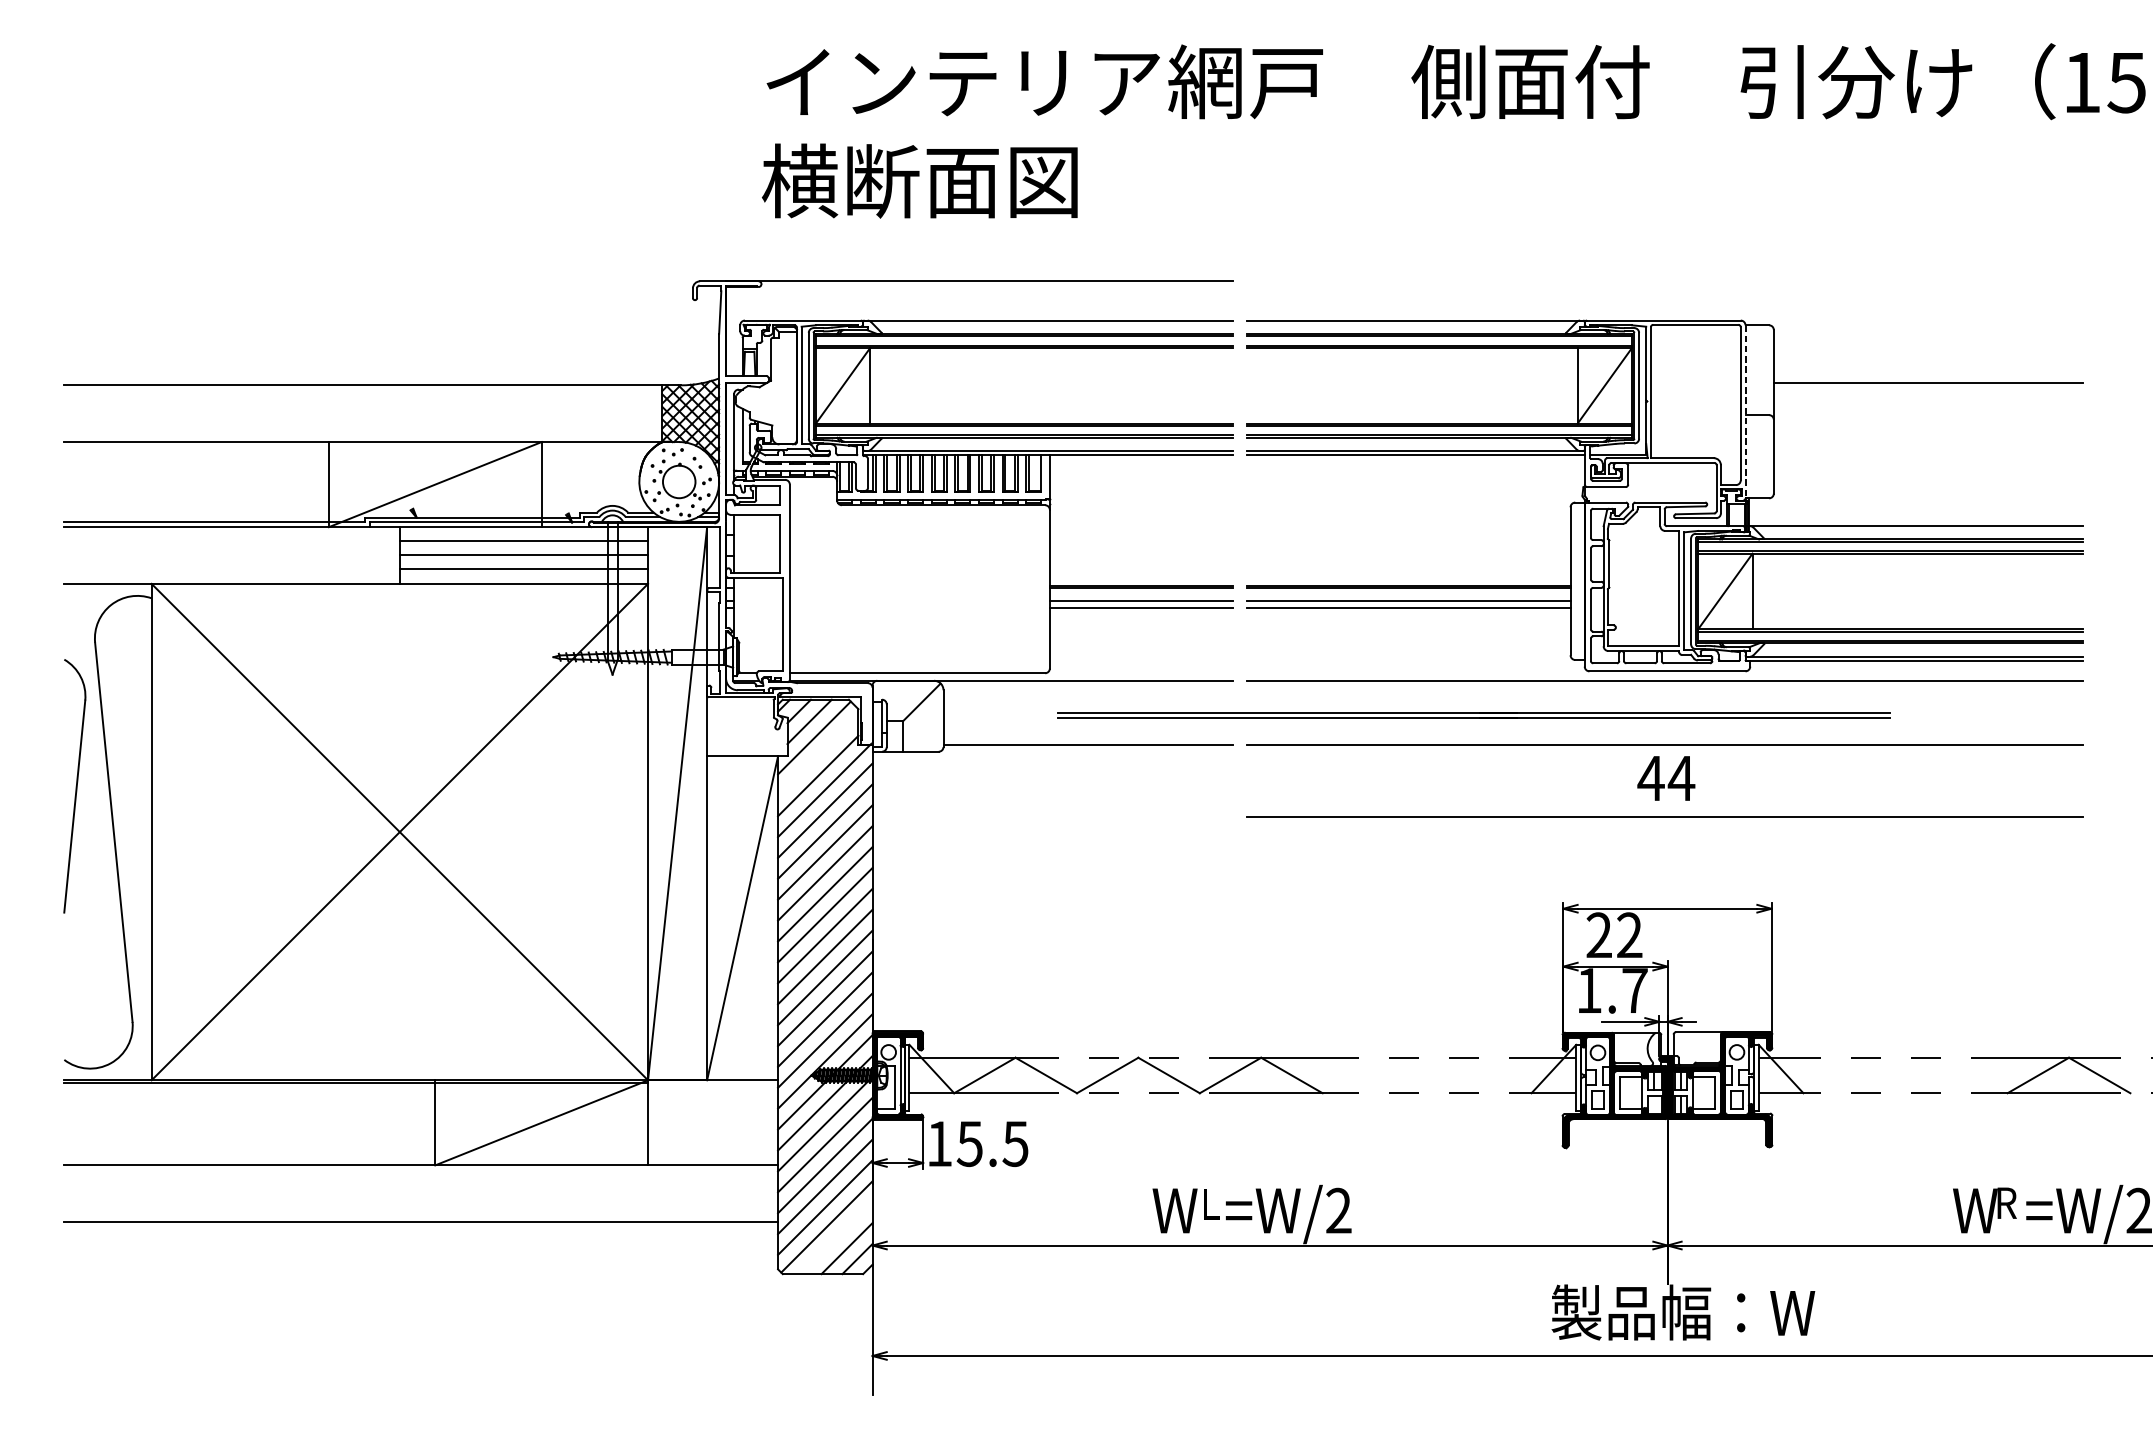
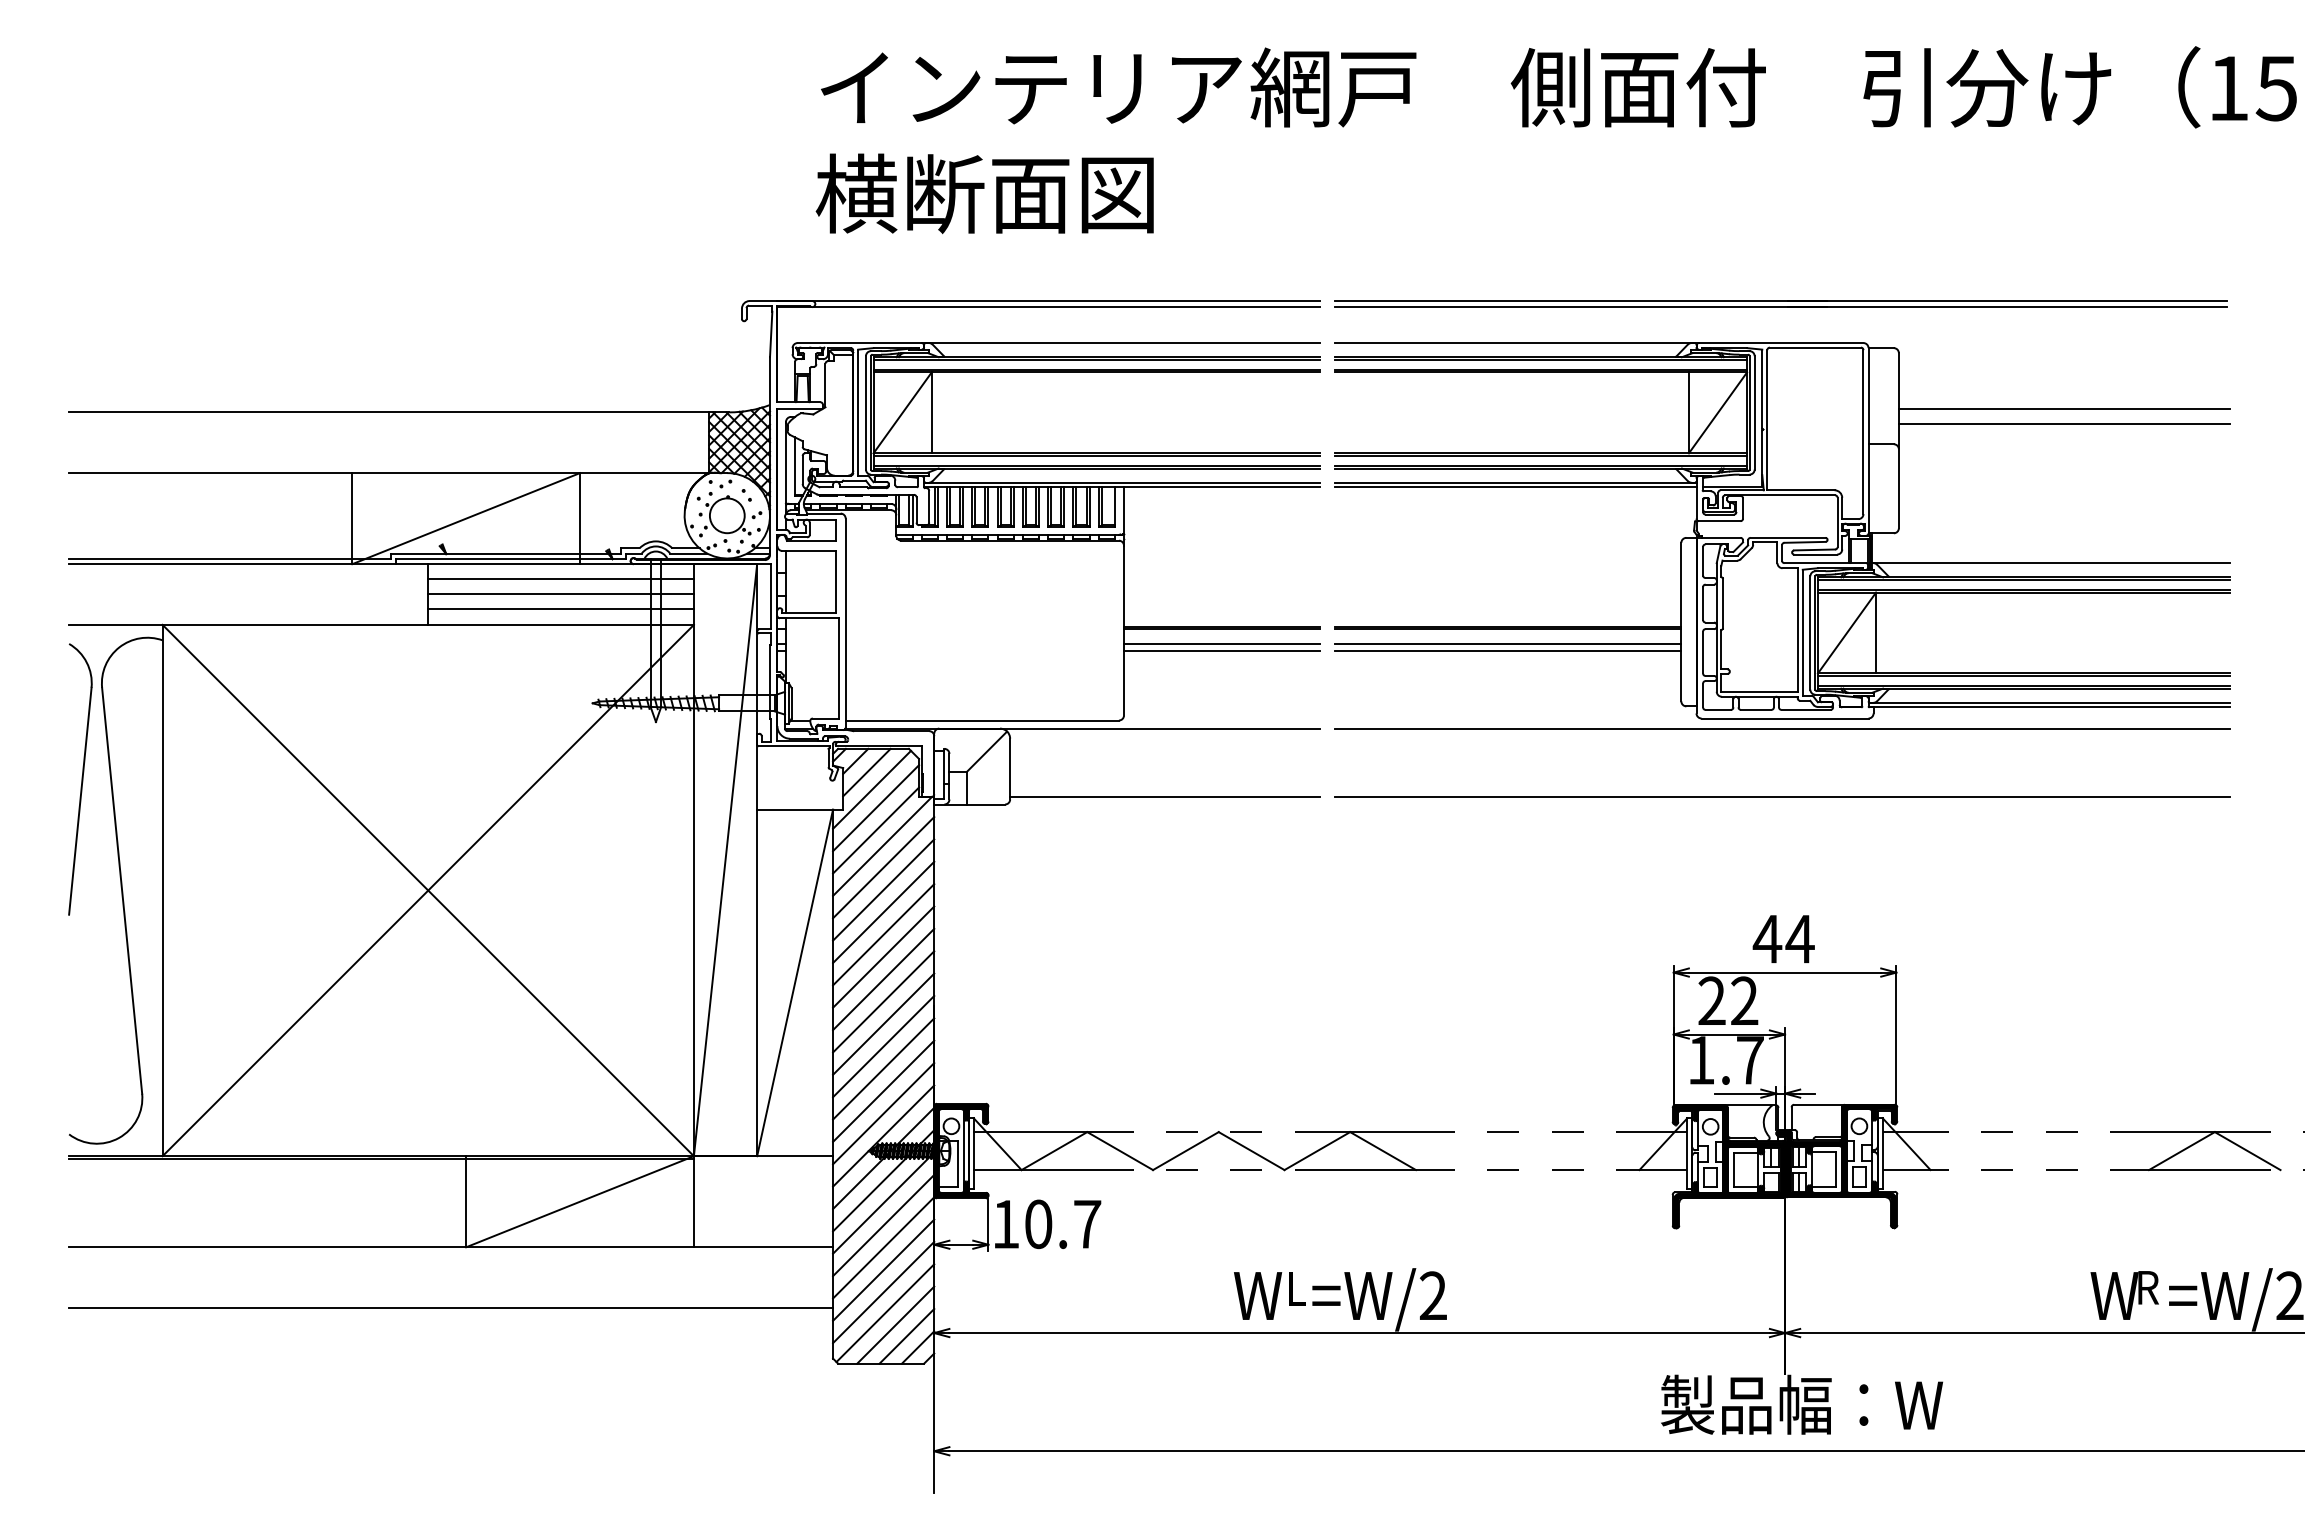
line: (996, 286) -> (1066, 306), added
line: (1927, 395) -> (2063, 423), added
line: (1745, 411) -> (1868, 440), dashed -> solid
part: (1473, 715) -> (1780, 303), moved
line: (818, 755) -> (876, 808), added
text: (1666, 777) -> (1783, 938), moved
part: (74, 786) -> (80, 779), moved
line: (1665, 817) -> (1782, 874), removed
text: (992, 1144) -> (1062, 1224), 15.5 -> 10.7
line: (836, 1237) -> (895, 1324), added

